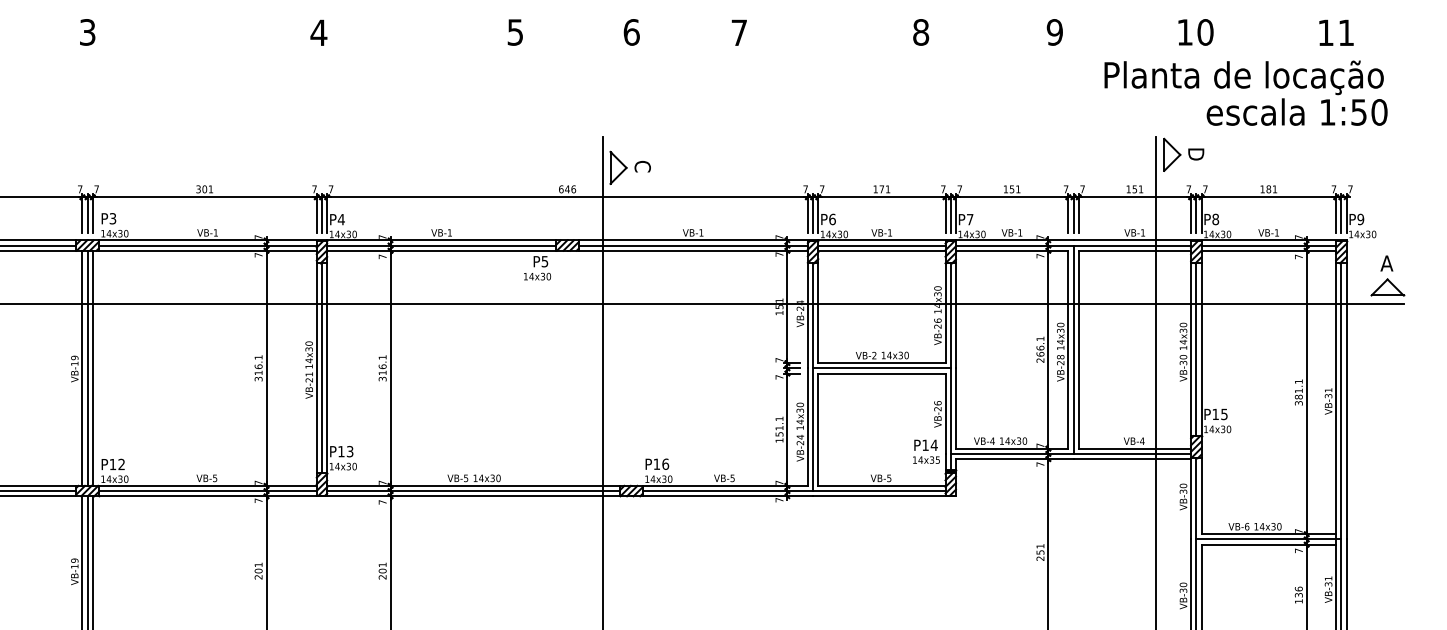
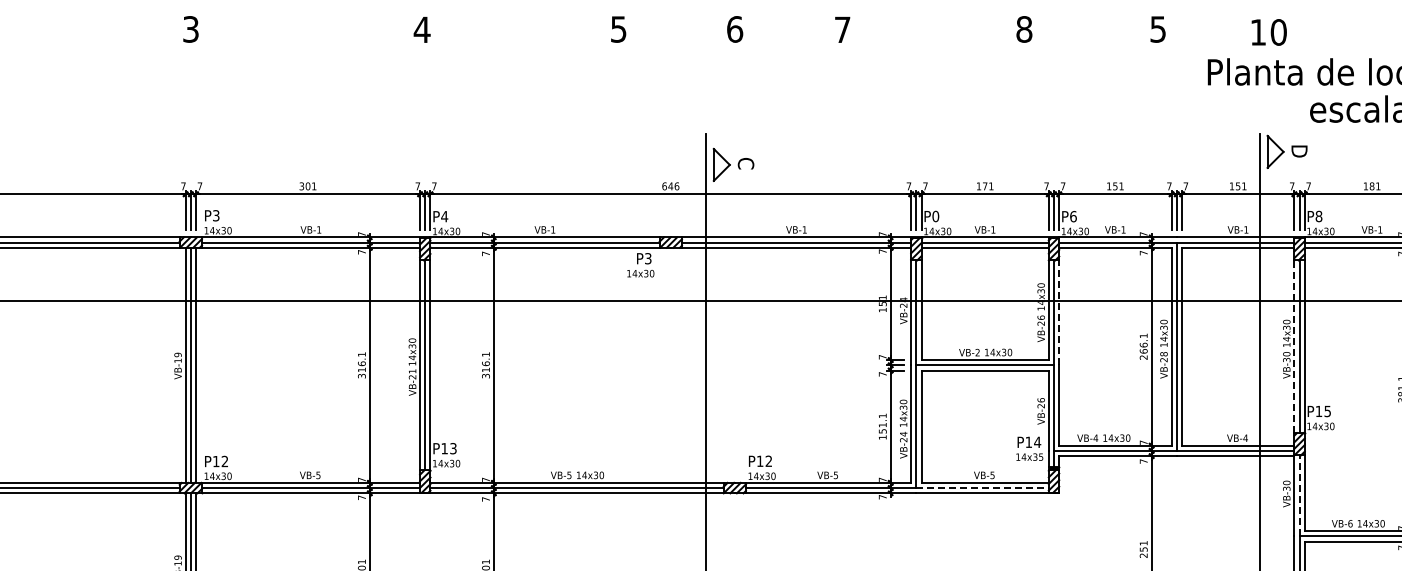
text: (1054, 32) -> (1157, 29), 9 -> 5
text: (1195, 32) -> (1268, 32), moved
text: (832, 218) -> (935, 215), P6 -> P0
text: (969, 219) -> (1072, 216), P7 -> P6
text: (545, 261) -> (648, 258), P5 -> P3
line: (955, 315) -> (1058, 312), solid -> dashed
line: (1191, 349) -> (1294, 346), solid -> dashed
text: (665, 463) -> (768, 460), P16 -> P12
line: (879, 491) -> (982, 488), solid -> dashed
line: (1196, 498) -> (1299, 495), solid -> dashed

